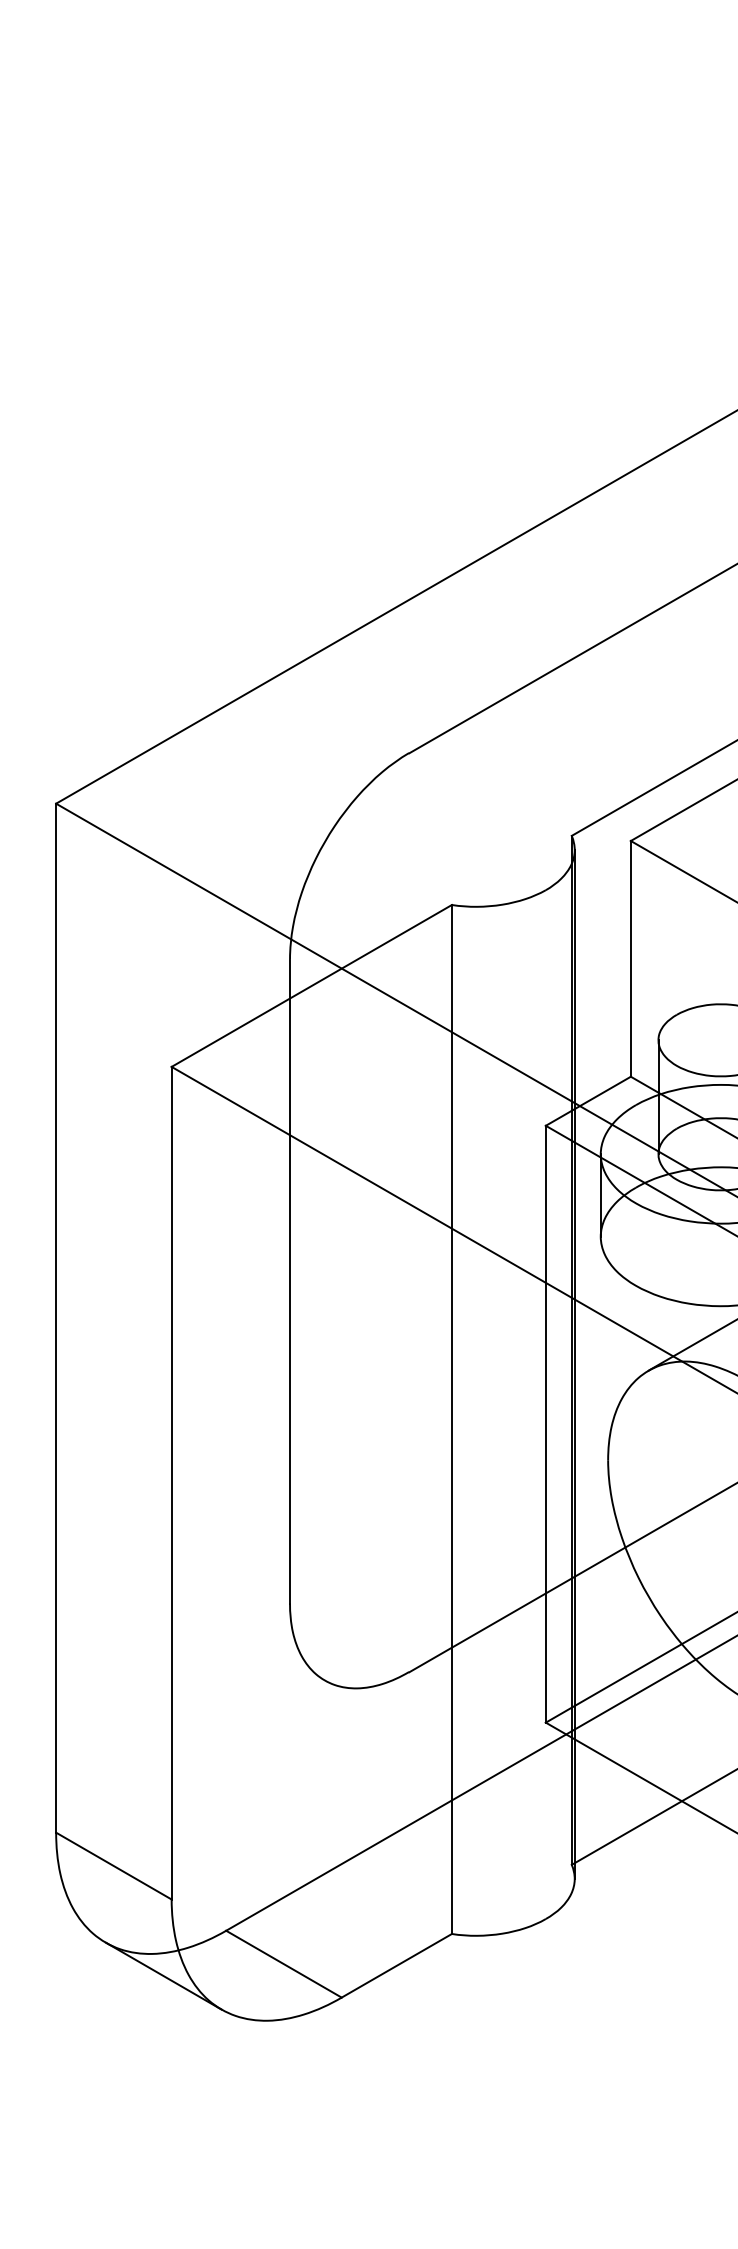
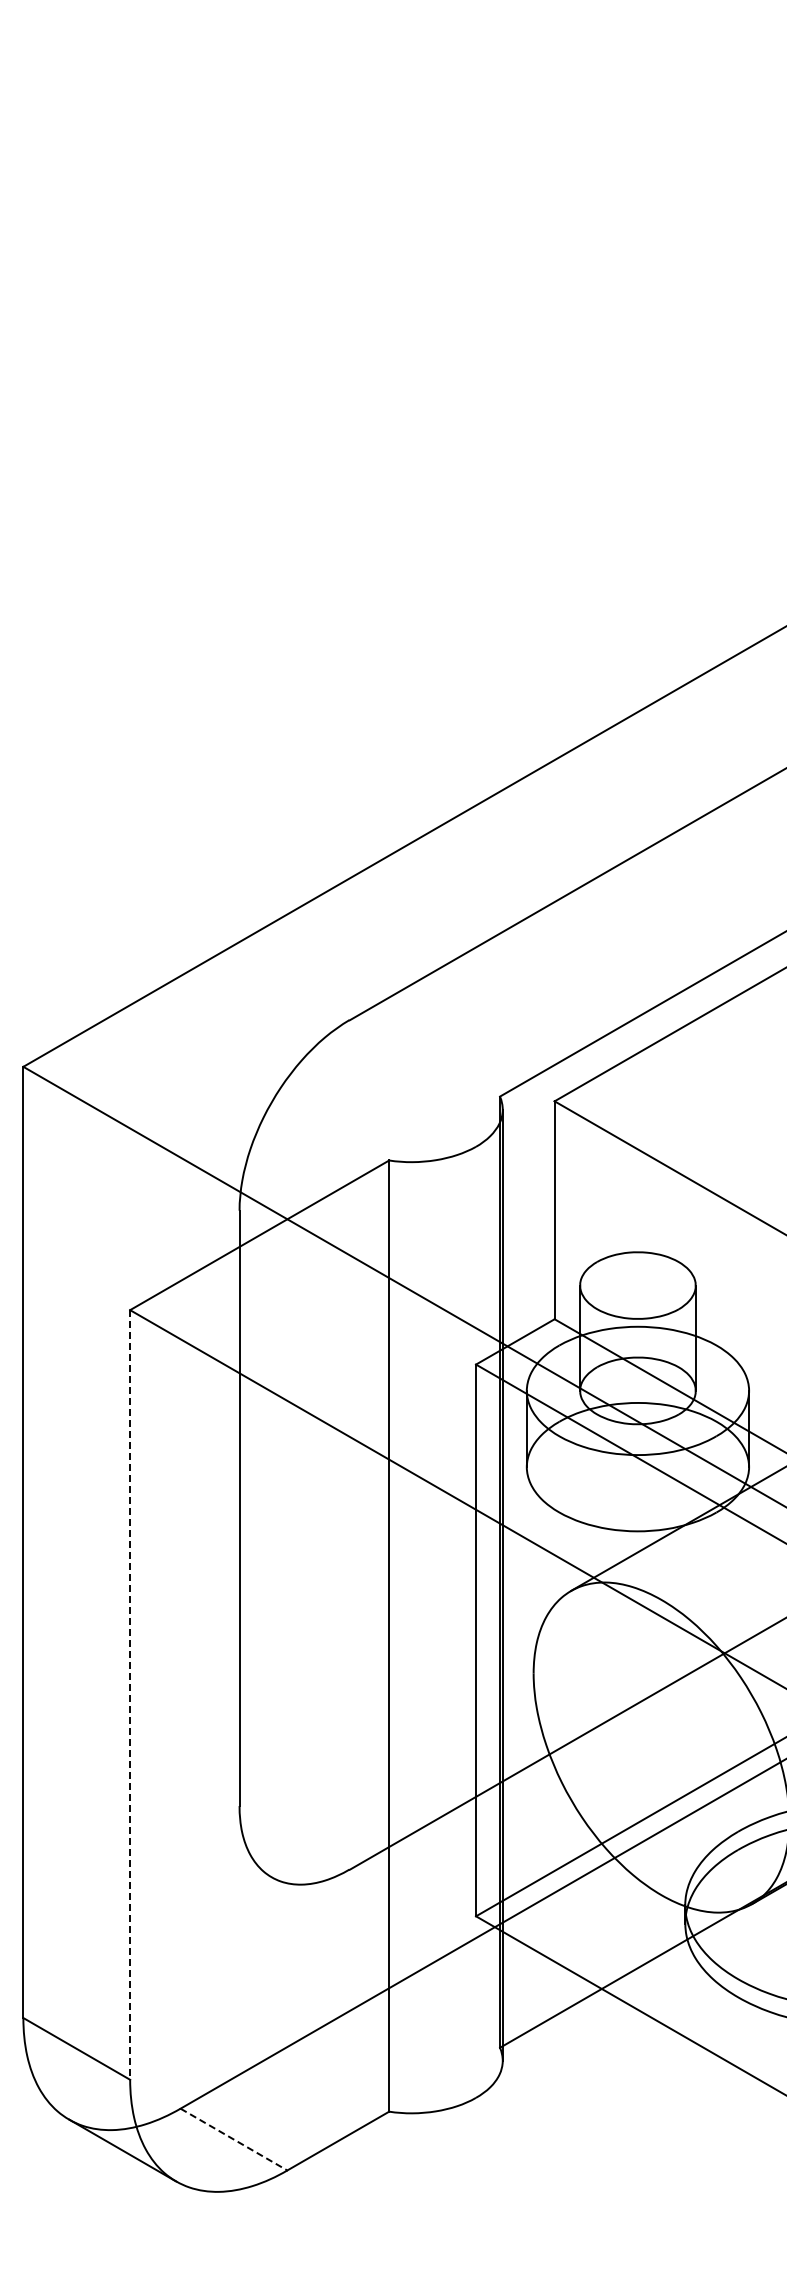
line: (172, 1482) -> (130, 1694), solid -> dashed
line: (283, 1964) -> (233, 2139), solid -> dashed

